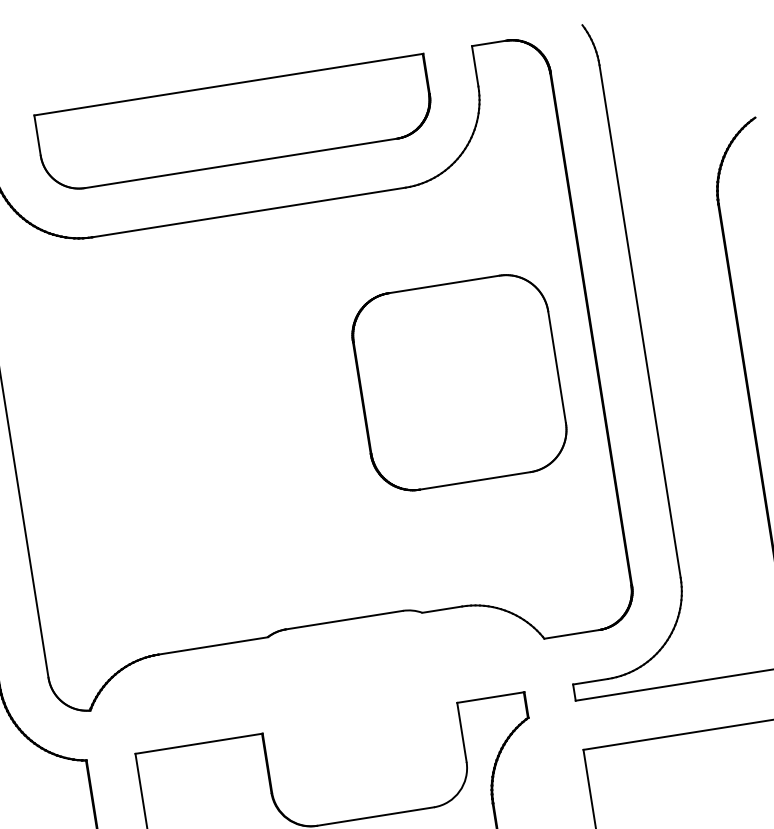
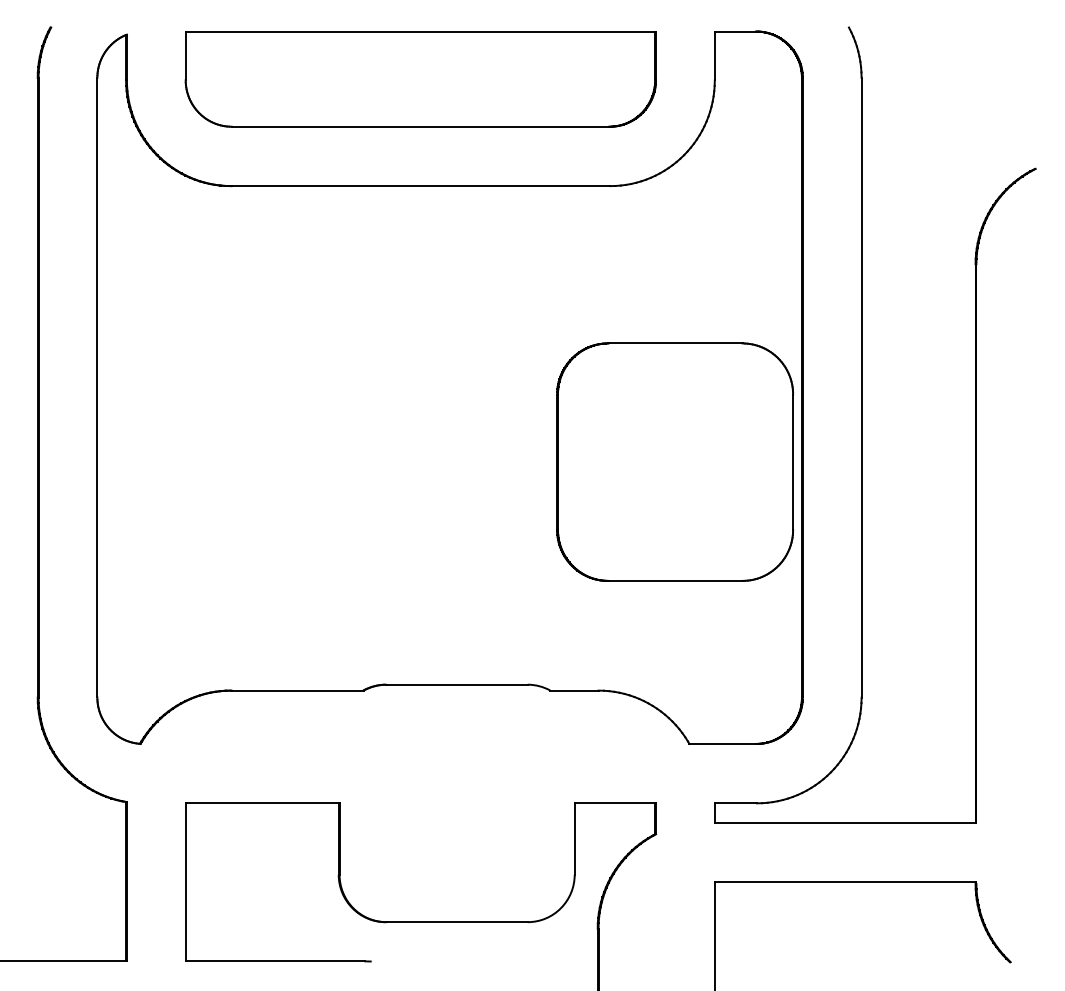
part: (458, 382) -> (674, 461), moved

